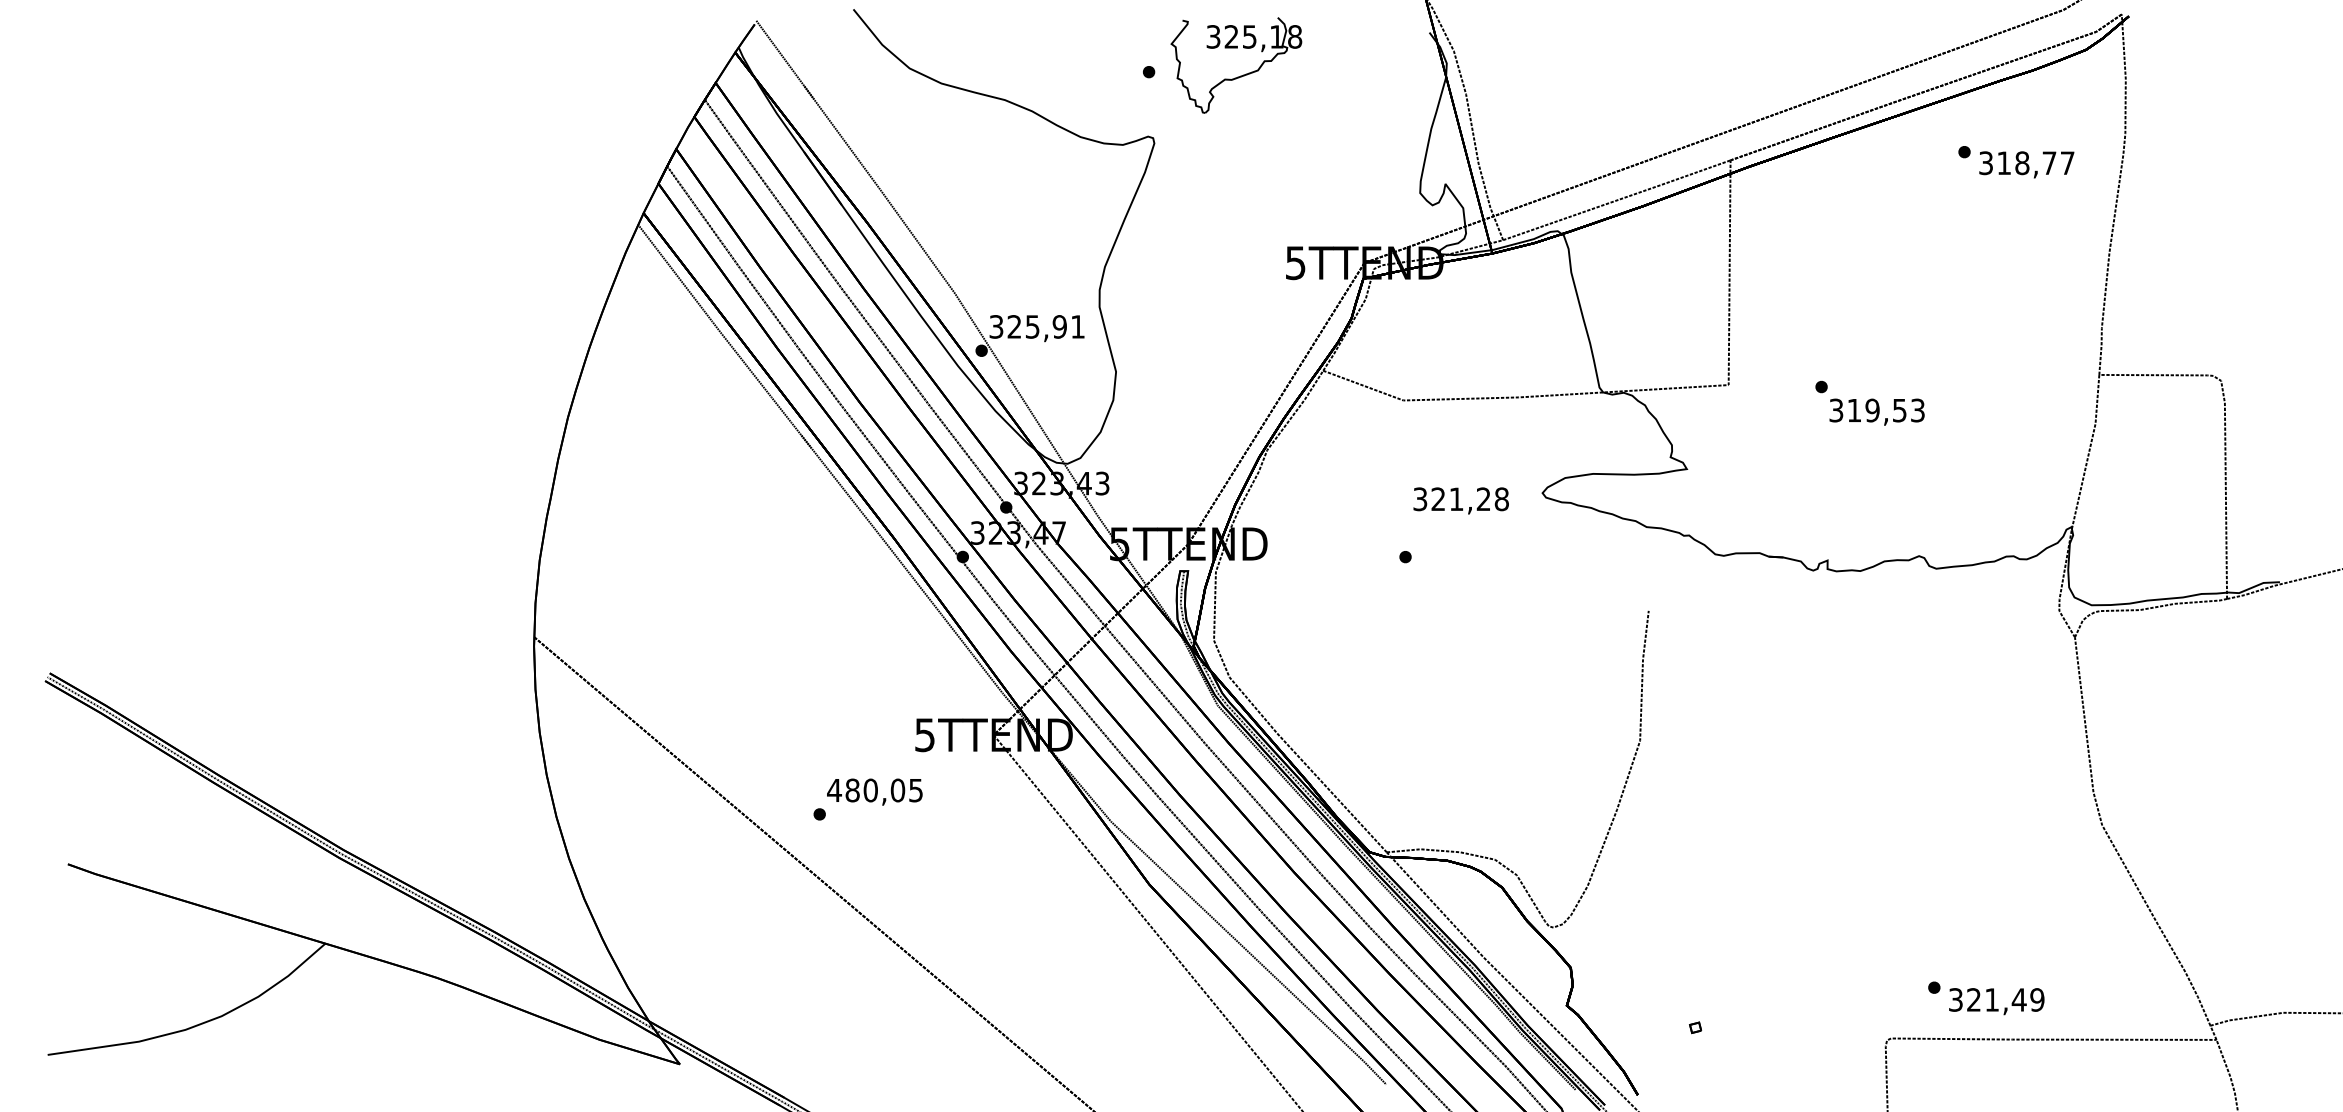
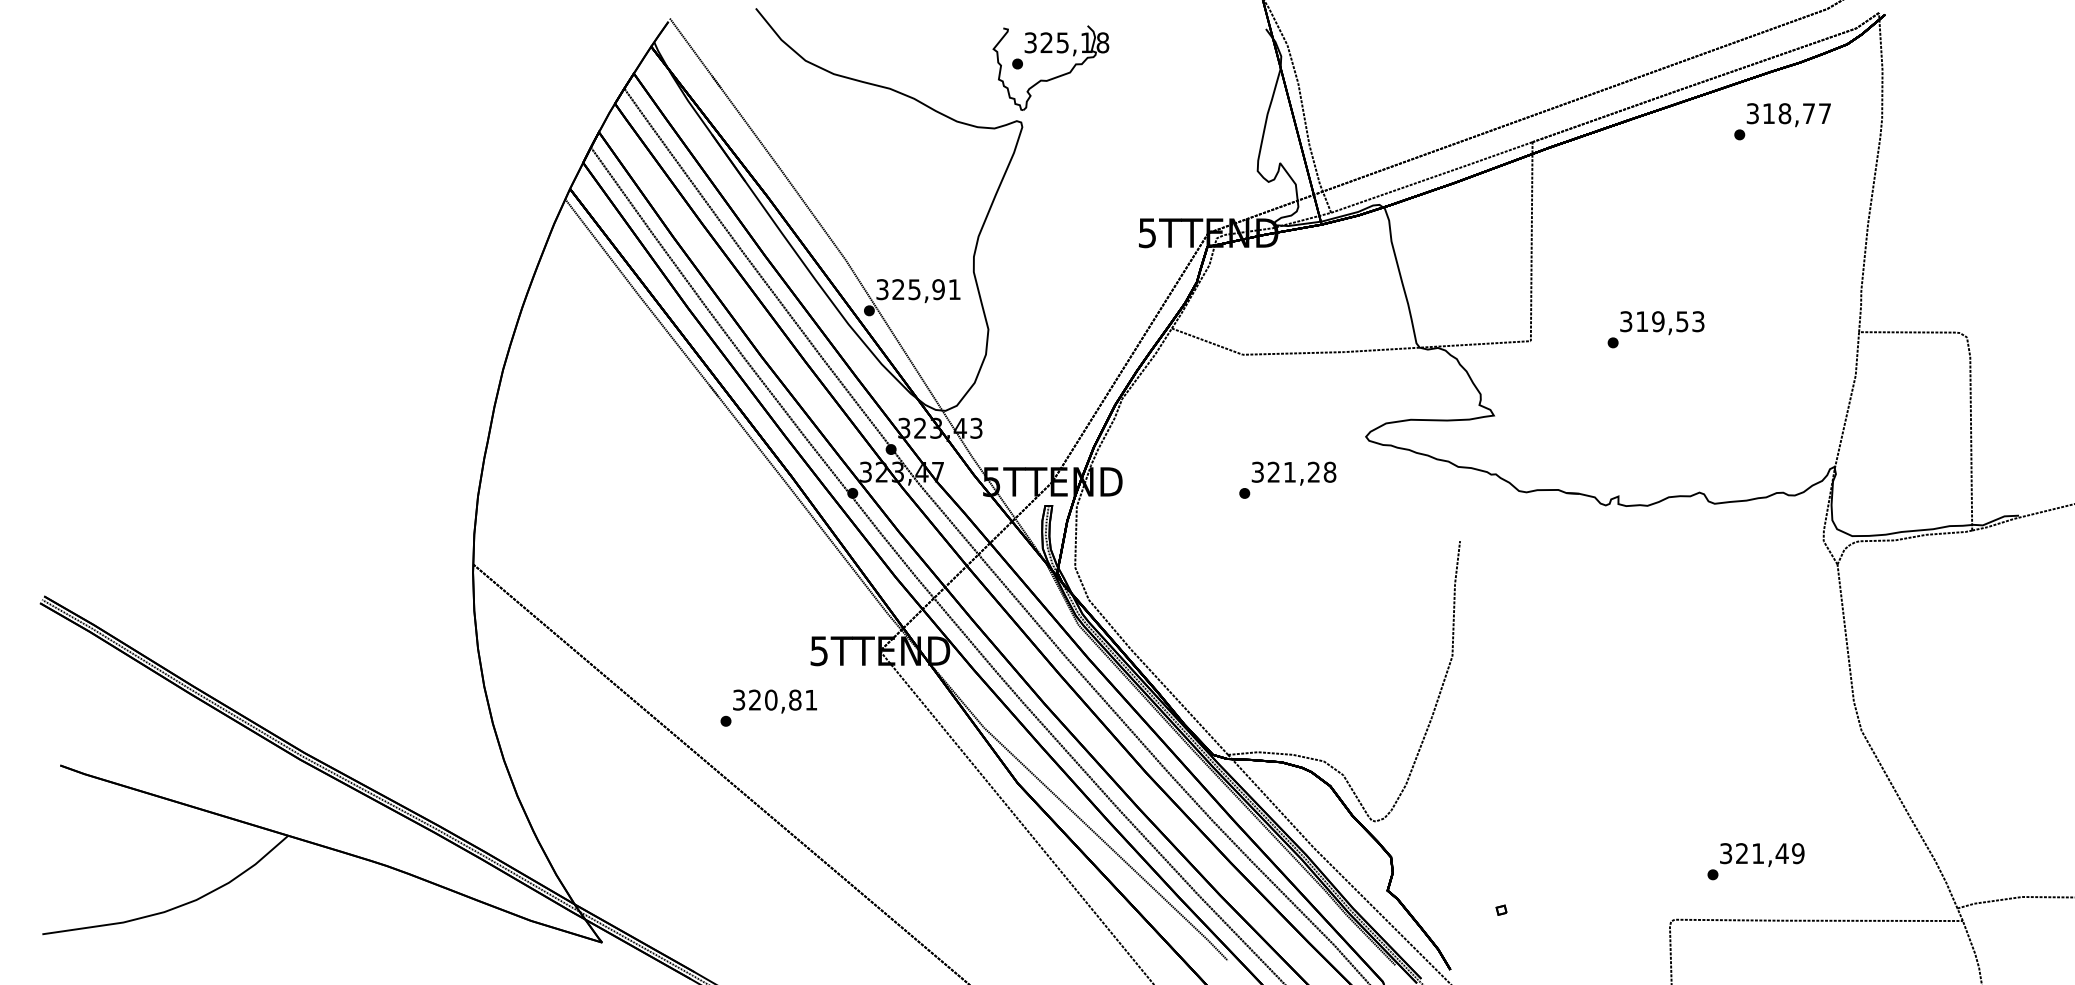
part: (1238, 76) -> (1052, 77), moved
text: (2026, 165) -> (1788, 115), moved
text: (1877, 412) -> (1662, 323), moved
text: (1460, 500) -> (1293, 473), moved
text: (874, 789) -> (774, 699), 480,05 -> 320,81
text: (1997, 1000) -> (1762, 854), moved

